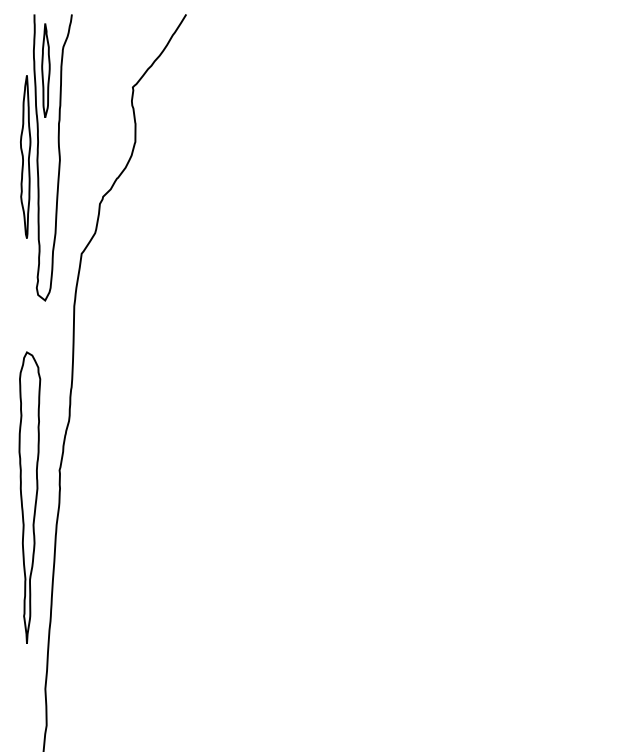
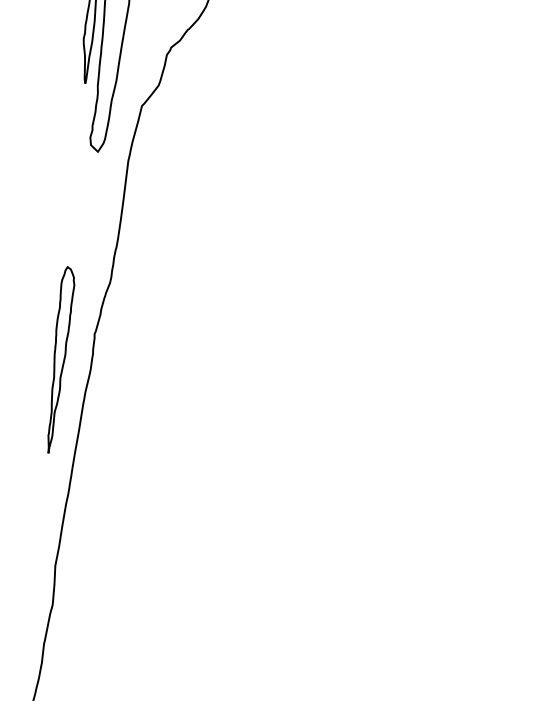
part: (29, 497) -> (59, 360), size x0.6

